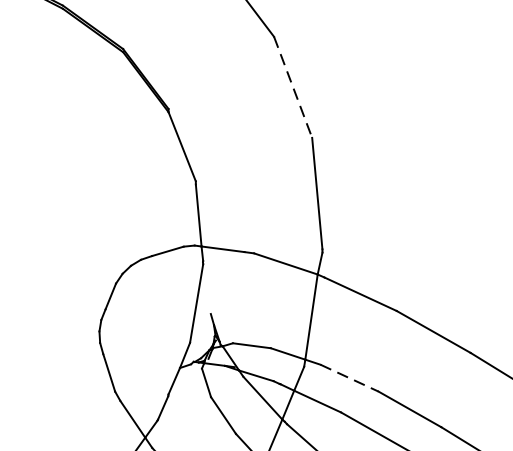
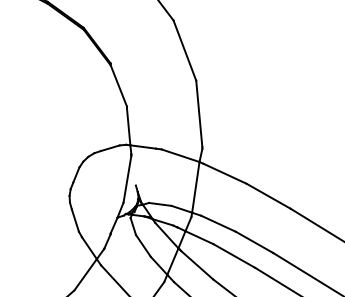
line: (294, 88) -> (185, 51), dashed -> solid
line: (349, 377) -> (218, 223), dashed -> solid

